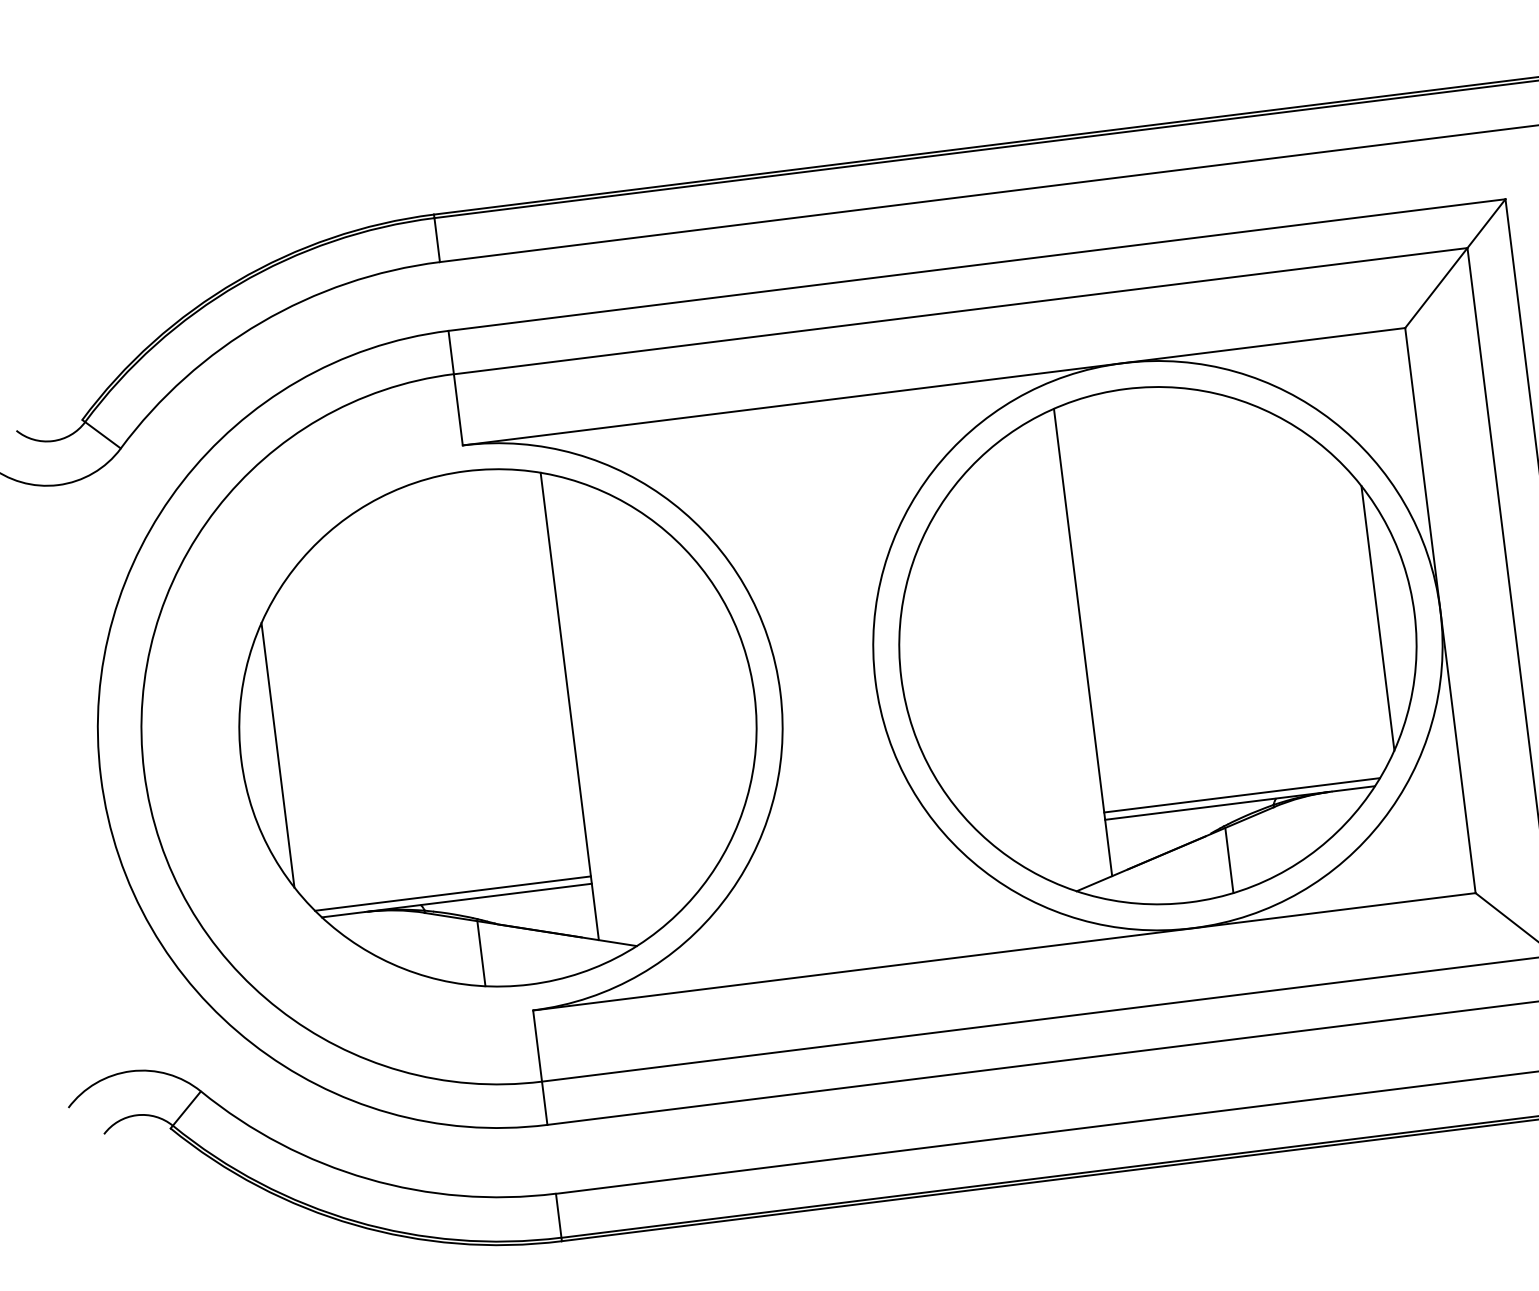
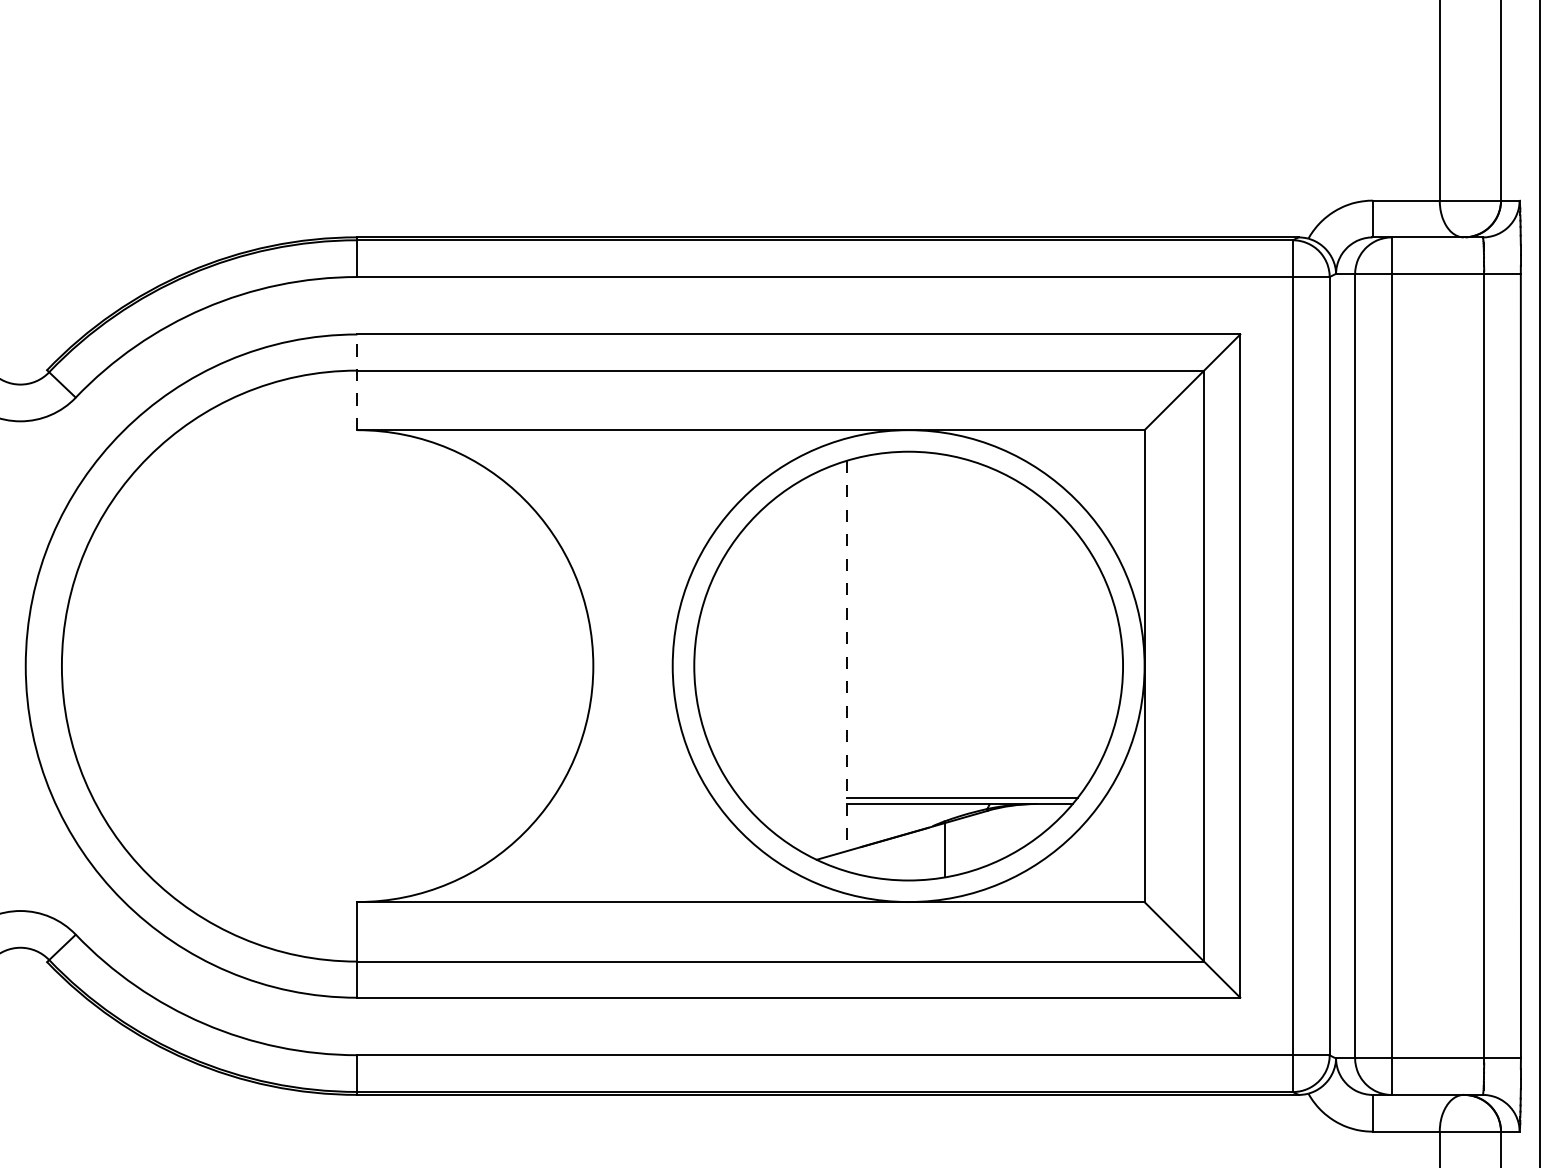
line: (455, 388) -> (357, 382), solid -> dashed
line: (1377, 617) -> (1092, 665), removed
line: (1083, 643) -> (847, 656), solid -> dashed
part: (498, 727) -> (357, 665), removed

